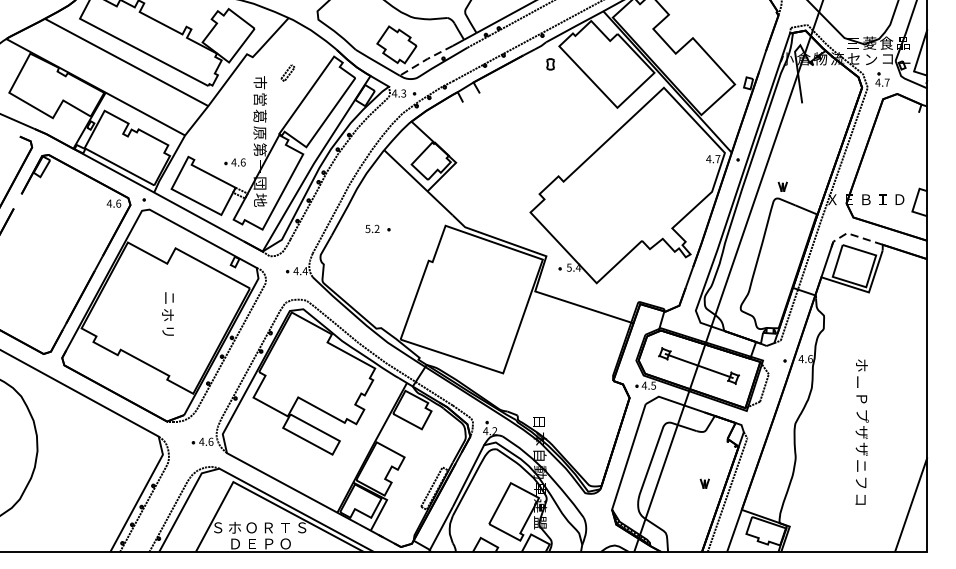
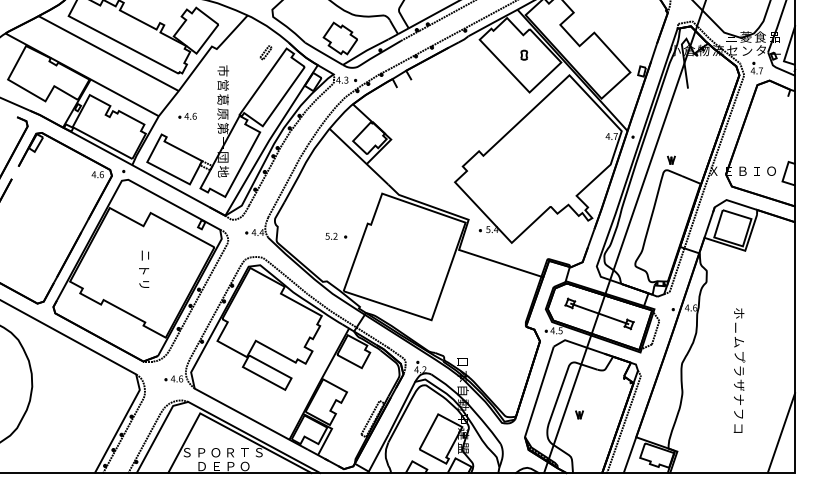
text: (886, 58) -> (760, 50), コ -> タ
line: (426, 60) -> (365, 51), dashed -> solid
part: (550, 63) -> (524, 54), moved
part: (287, 72) -> (265, 52), moved
part: (234, 161) -> (187, 115), moved
text: (899, 198) -> (771, 170), Ｄ -> Ｏ
part: (378, 227) -> (336, 235), moved
line: (852, 234) -> (731, 201), dashed -> solid
text: (168, 315) -> (144, 270), ホ -> ト
text: (861, 398) -> (738, 341), Ｐ -> ム
text: (861, 432) -> (738, 370), ザ -> ラ
text: (861, 465) -> (738, 399), ニ -> ナ
part: (704, 483) -> (579, 414), moved
text: (234, 527) -> (201, 452), ホ -> Ｐ

